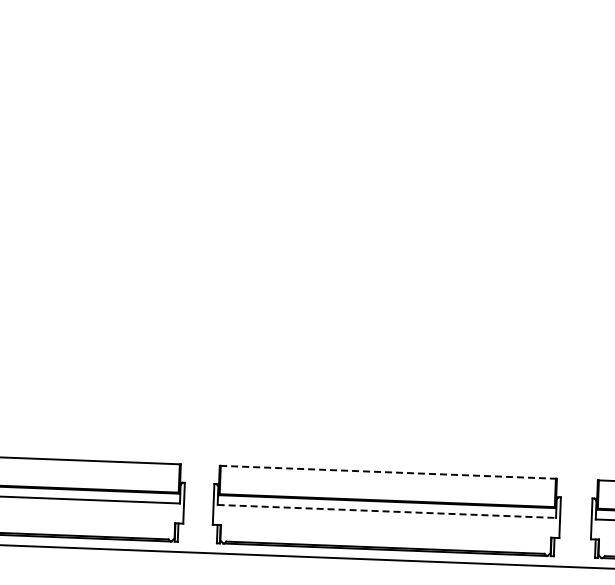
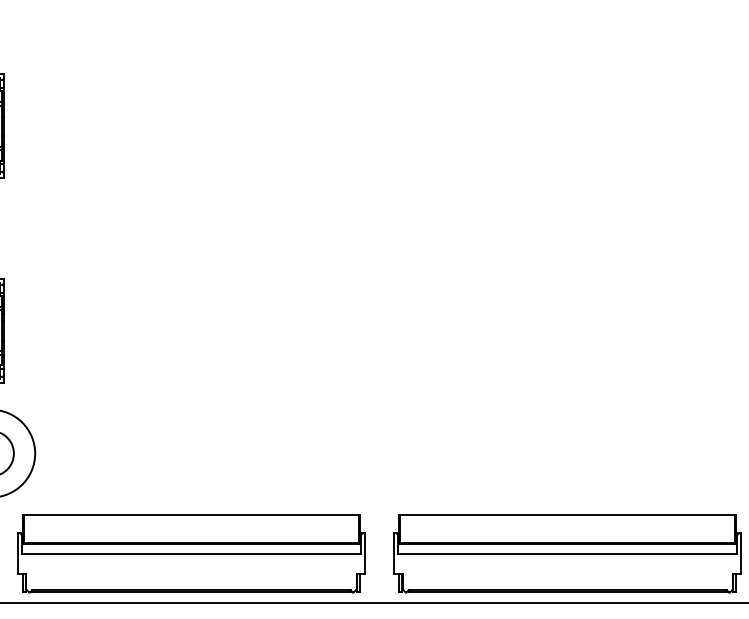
line: (388, 471) -> (567, 514), dashed -> solid
line: (387, 511) -> (568, 554), dashed -> solid

